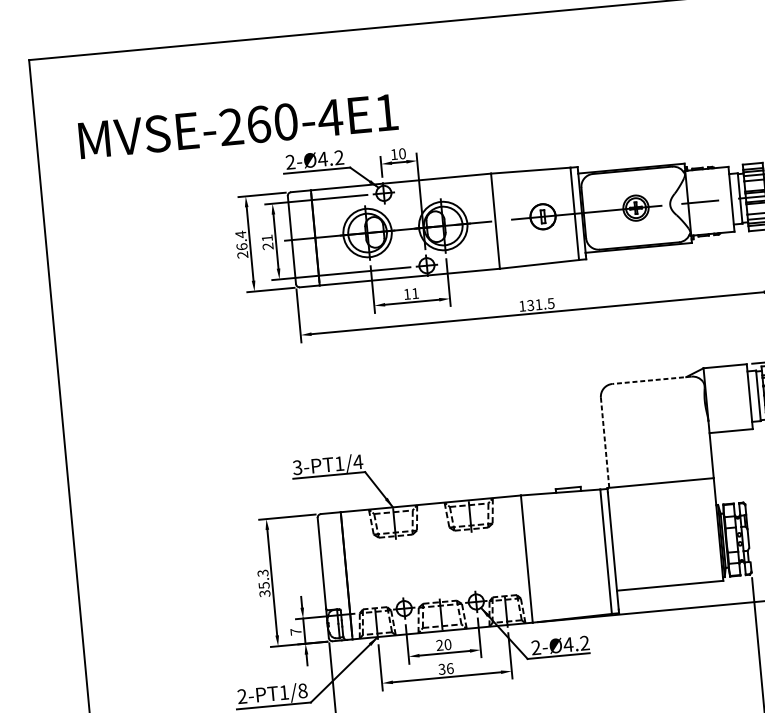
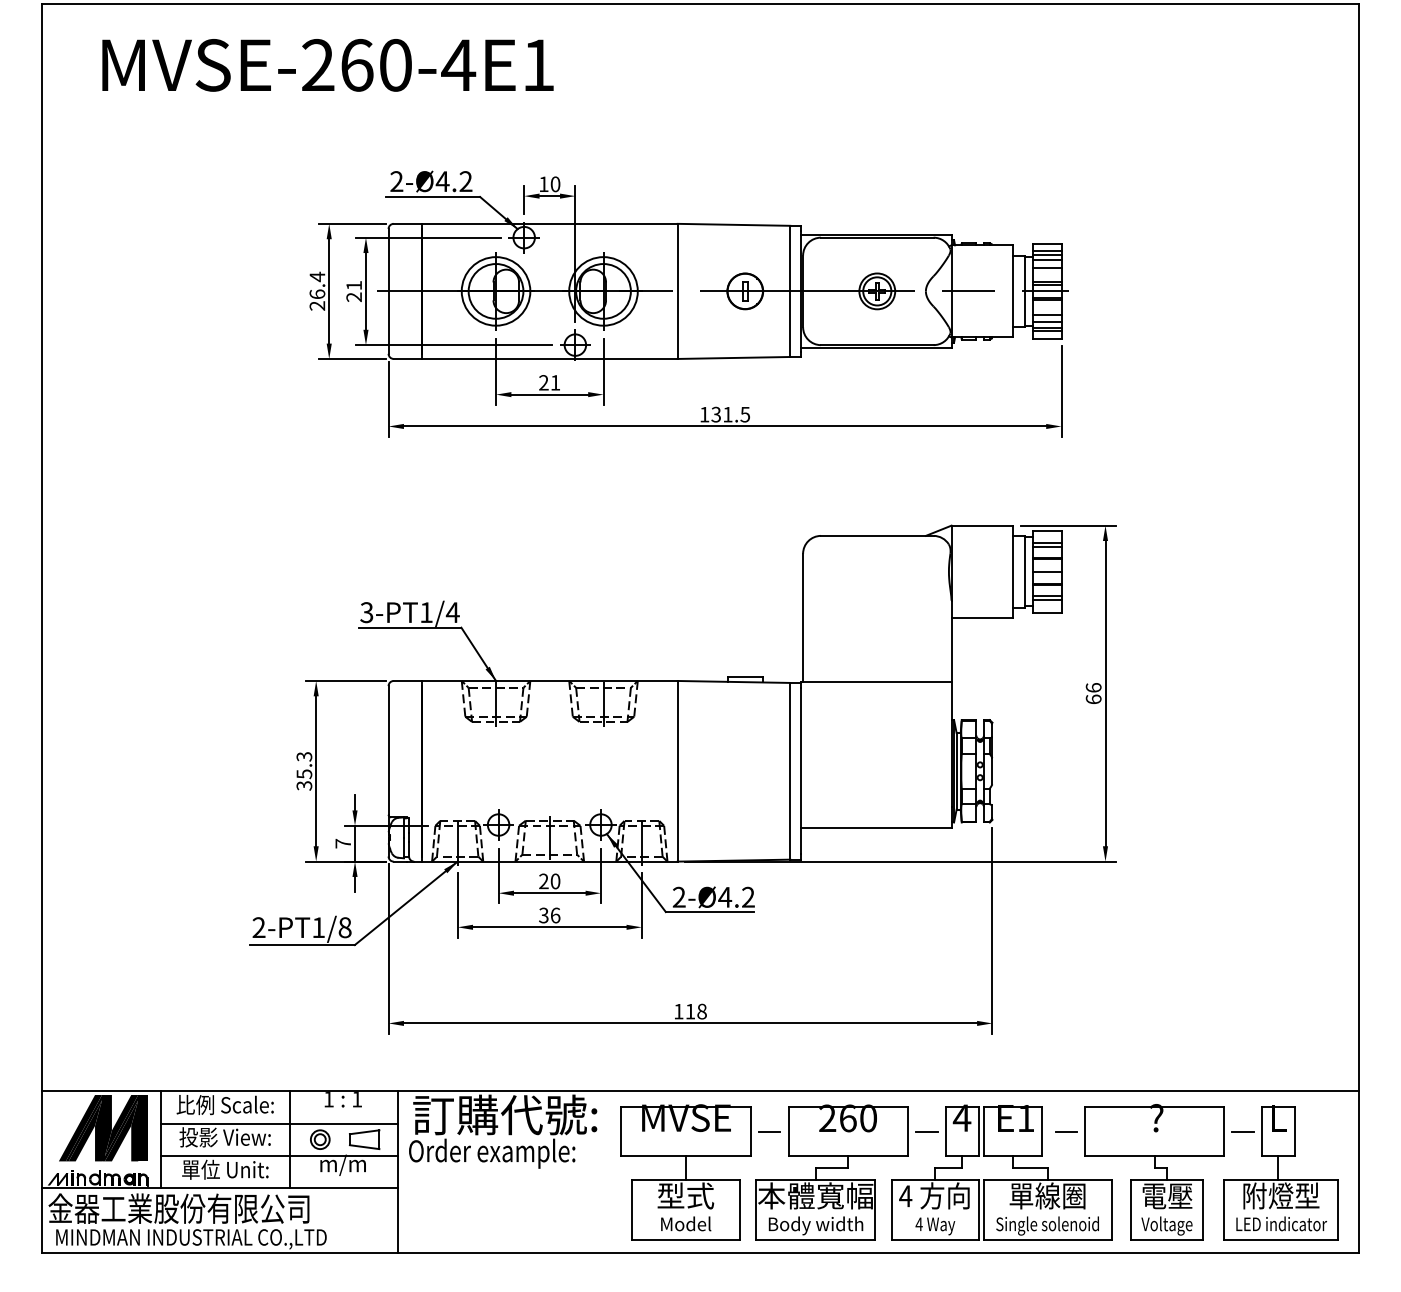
text: (238, 126) -> (327, 65), moved
text: (406, 294) -> (543, 382), 11 -> 21
line: (651, 380) -> (876, 535), dashed -> solid
line: (605, 442) -> (803, 617), dashed -> solid

